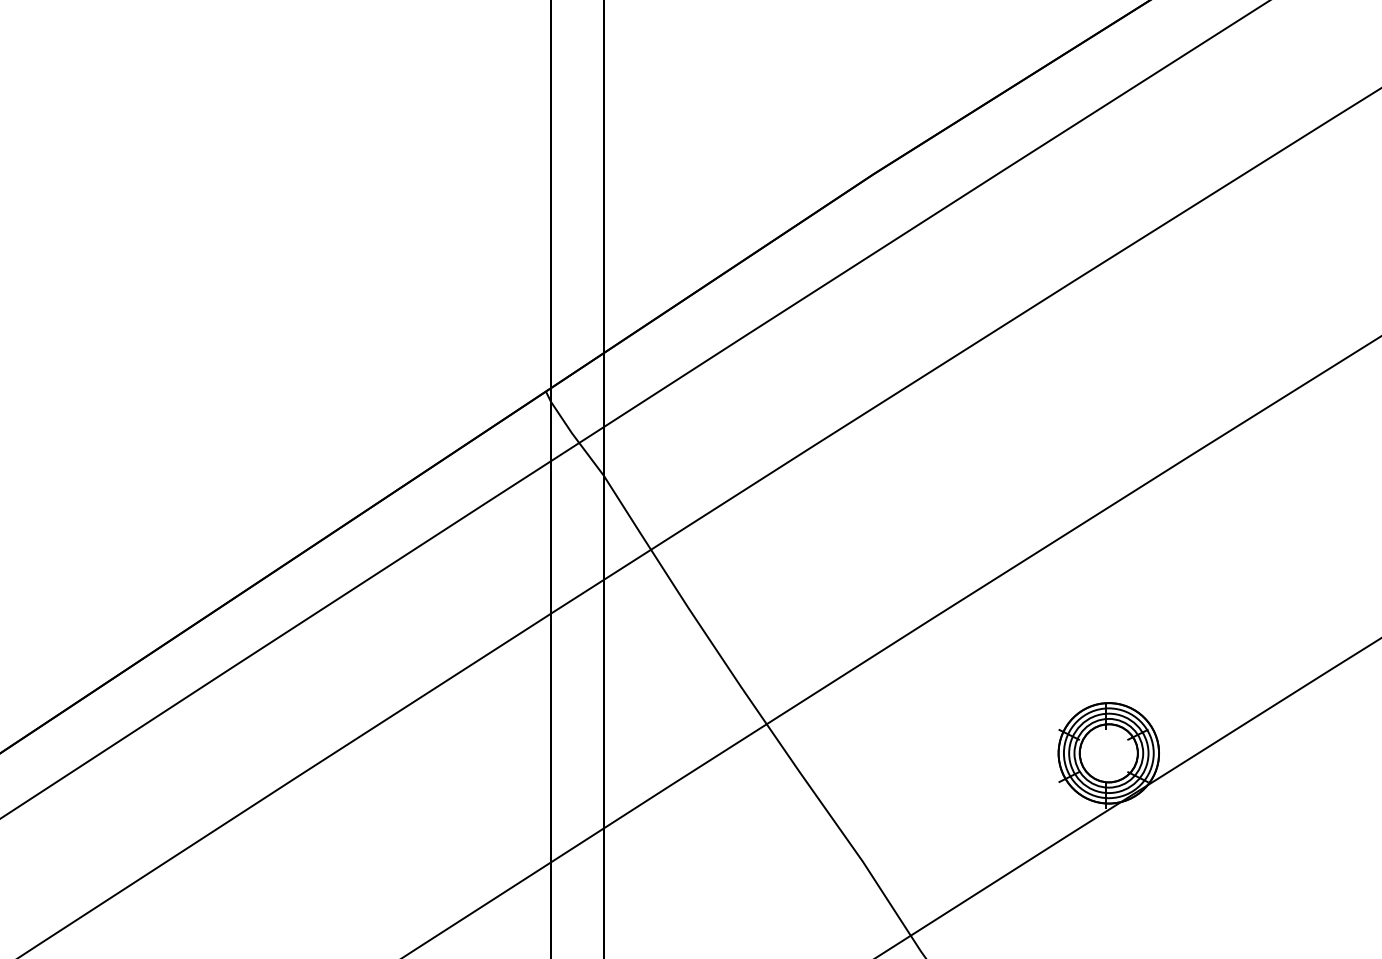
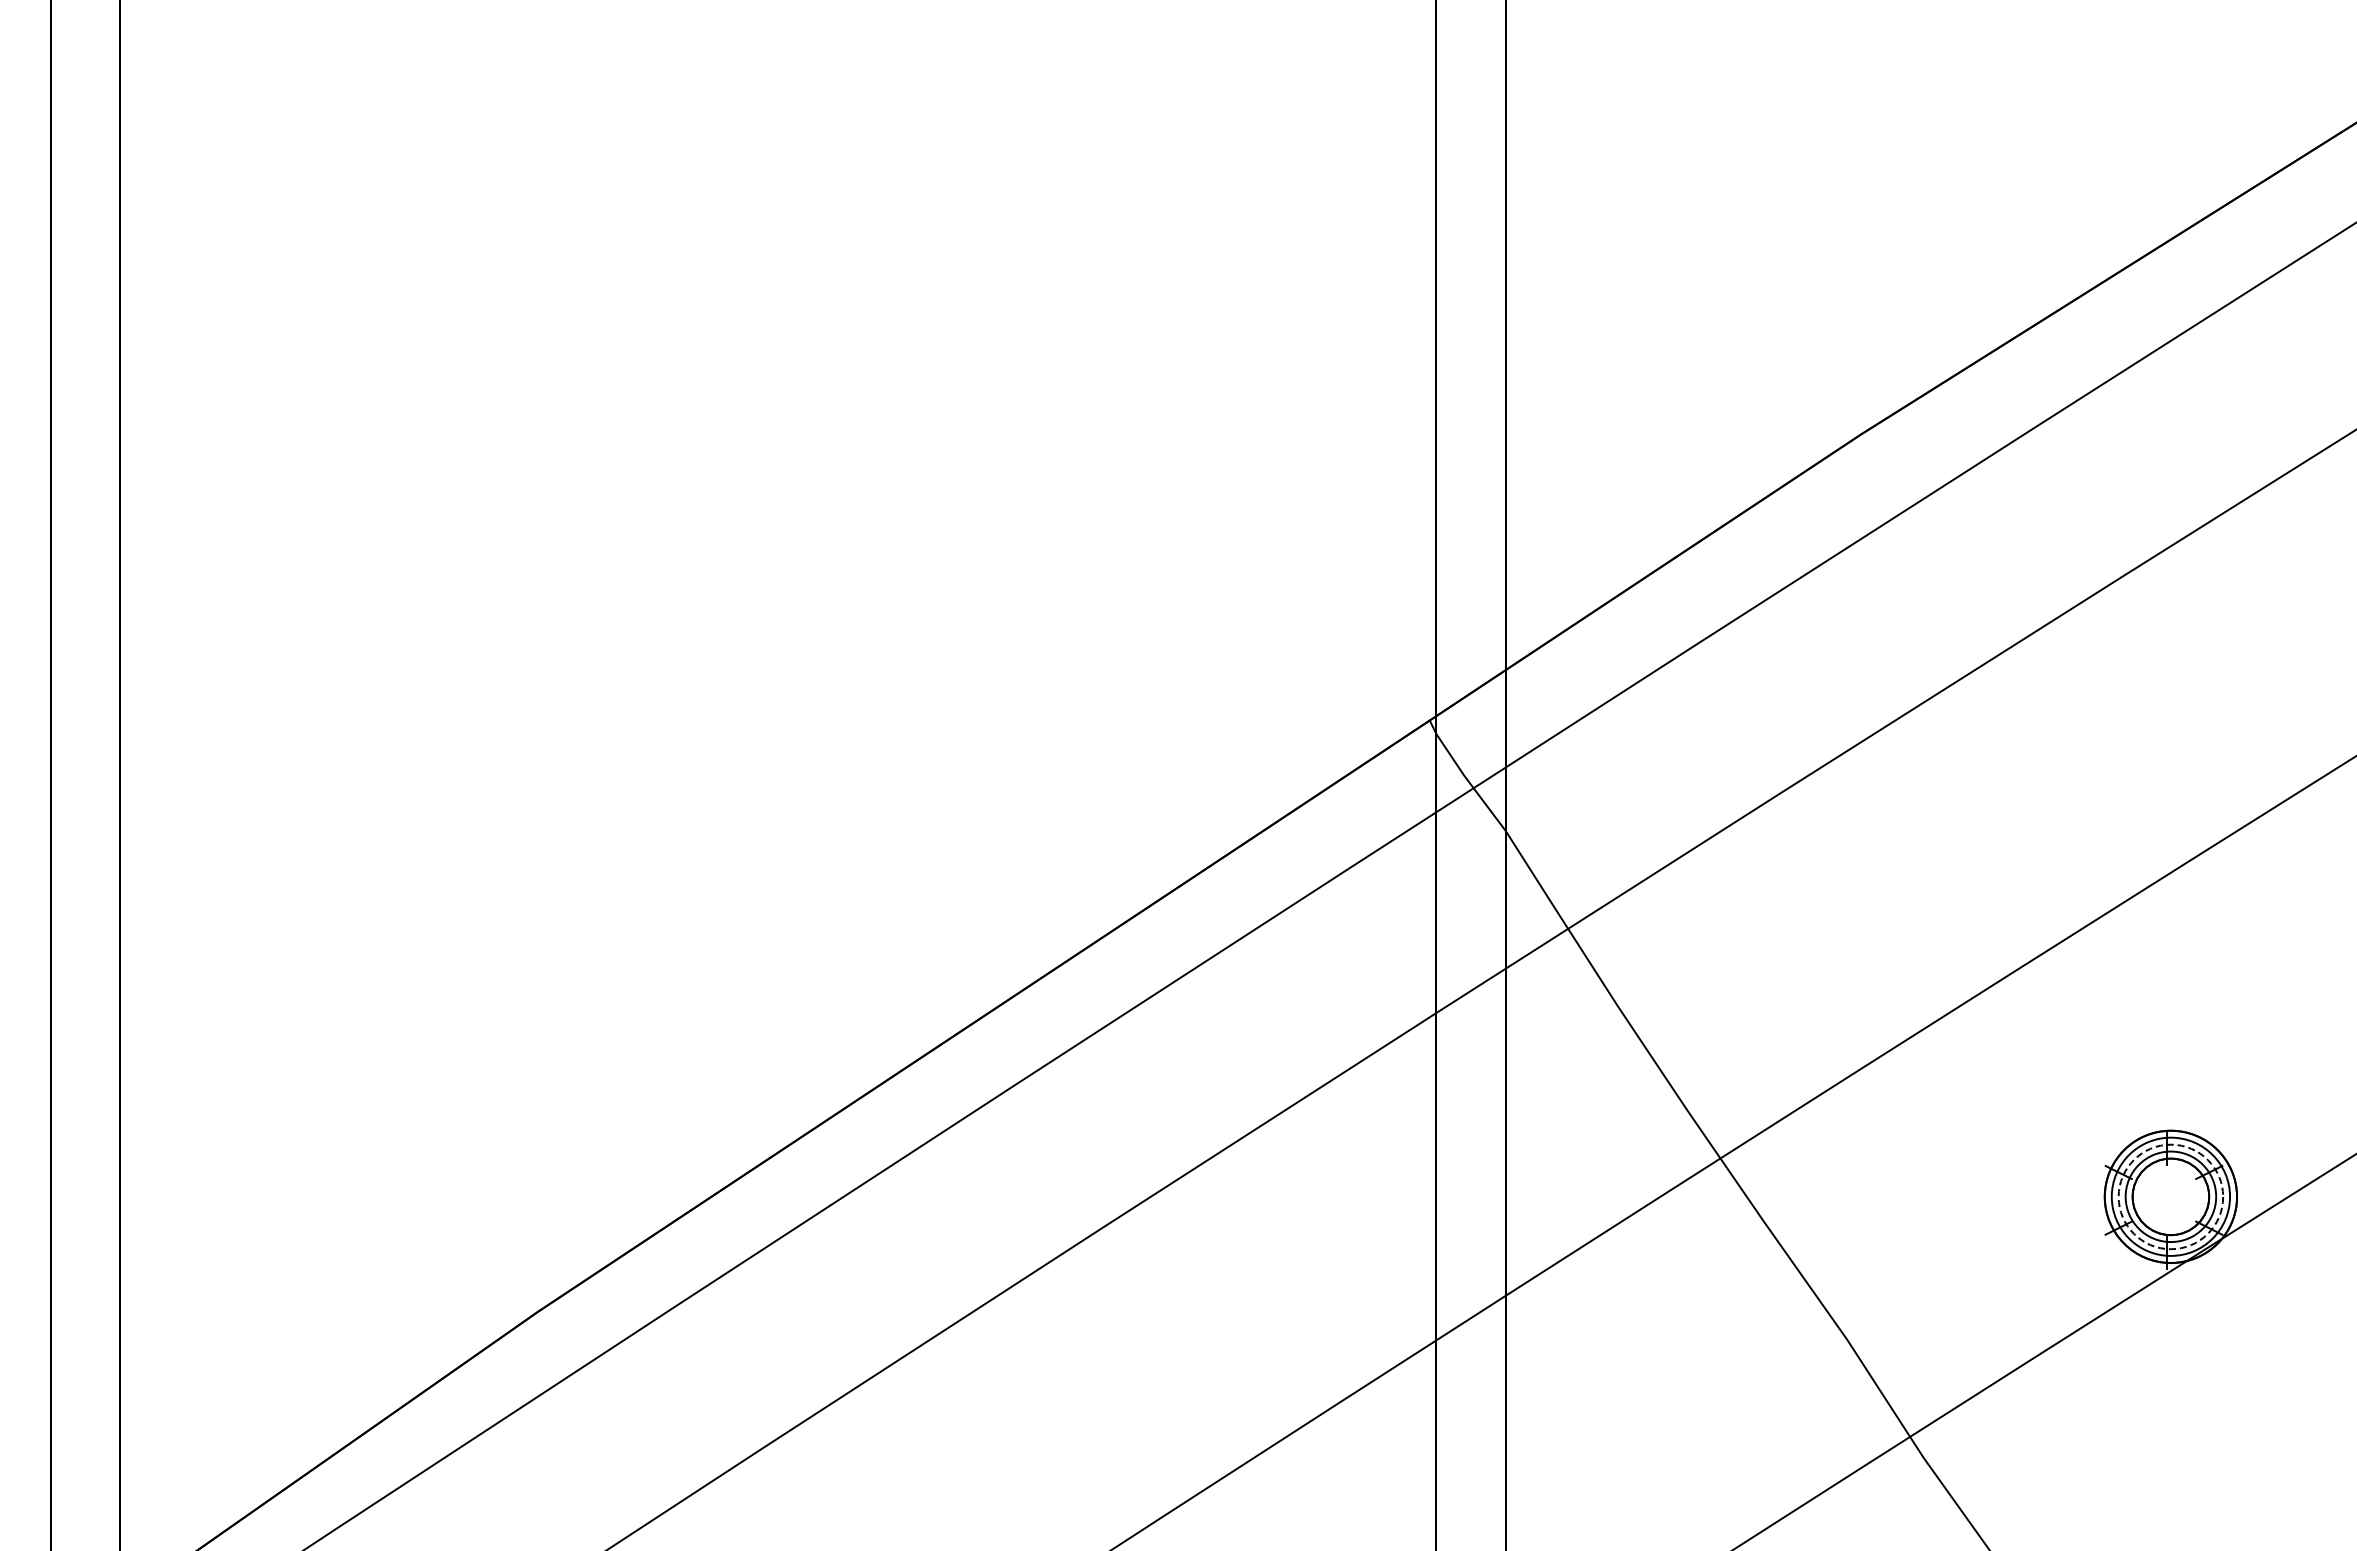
circle: (1108, 753) -> (2170, 1196), solid -> dashed

